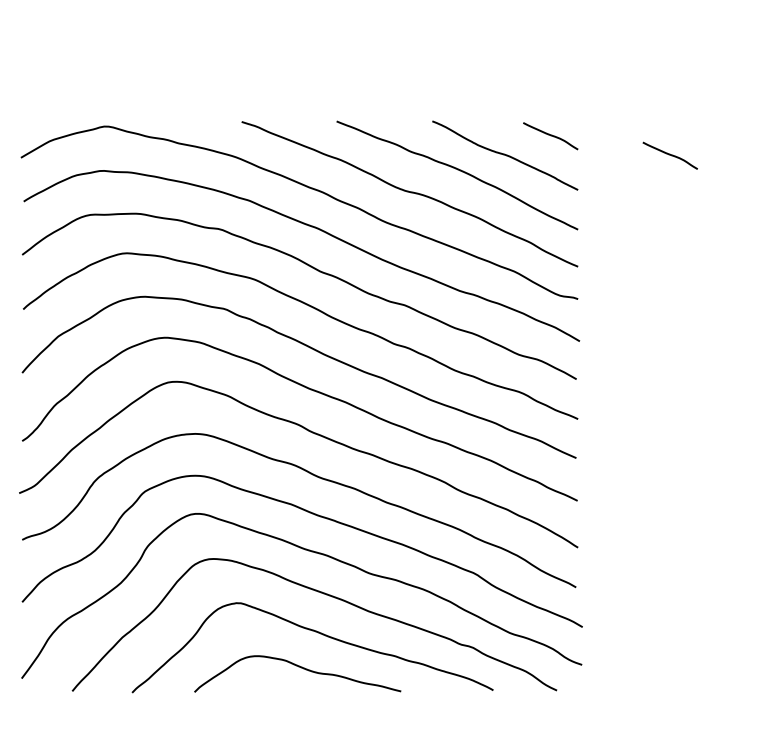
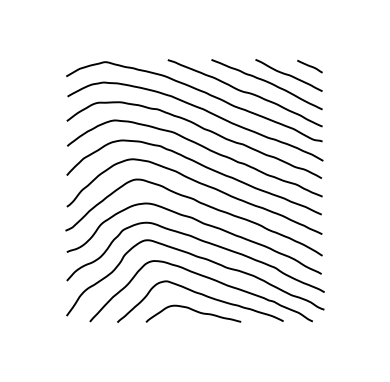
curve: (669, 155) -> (364, 75), removed

